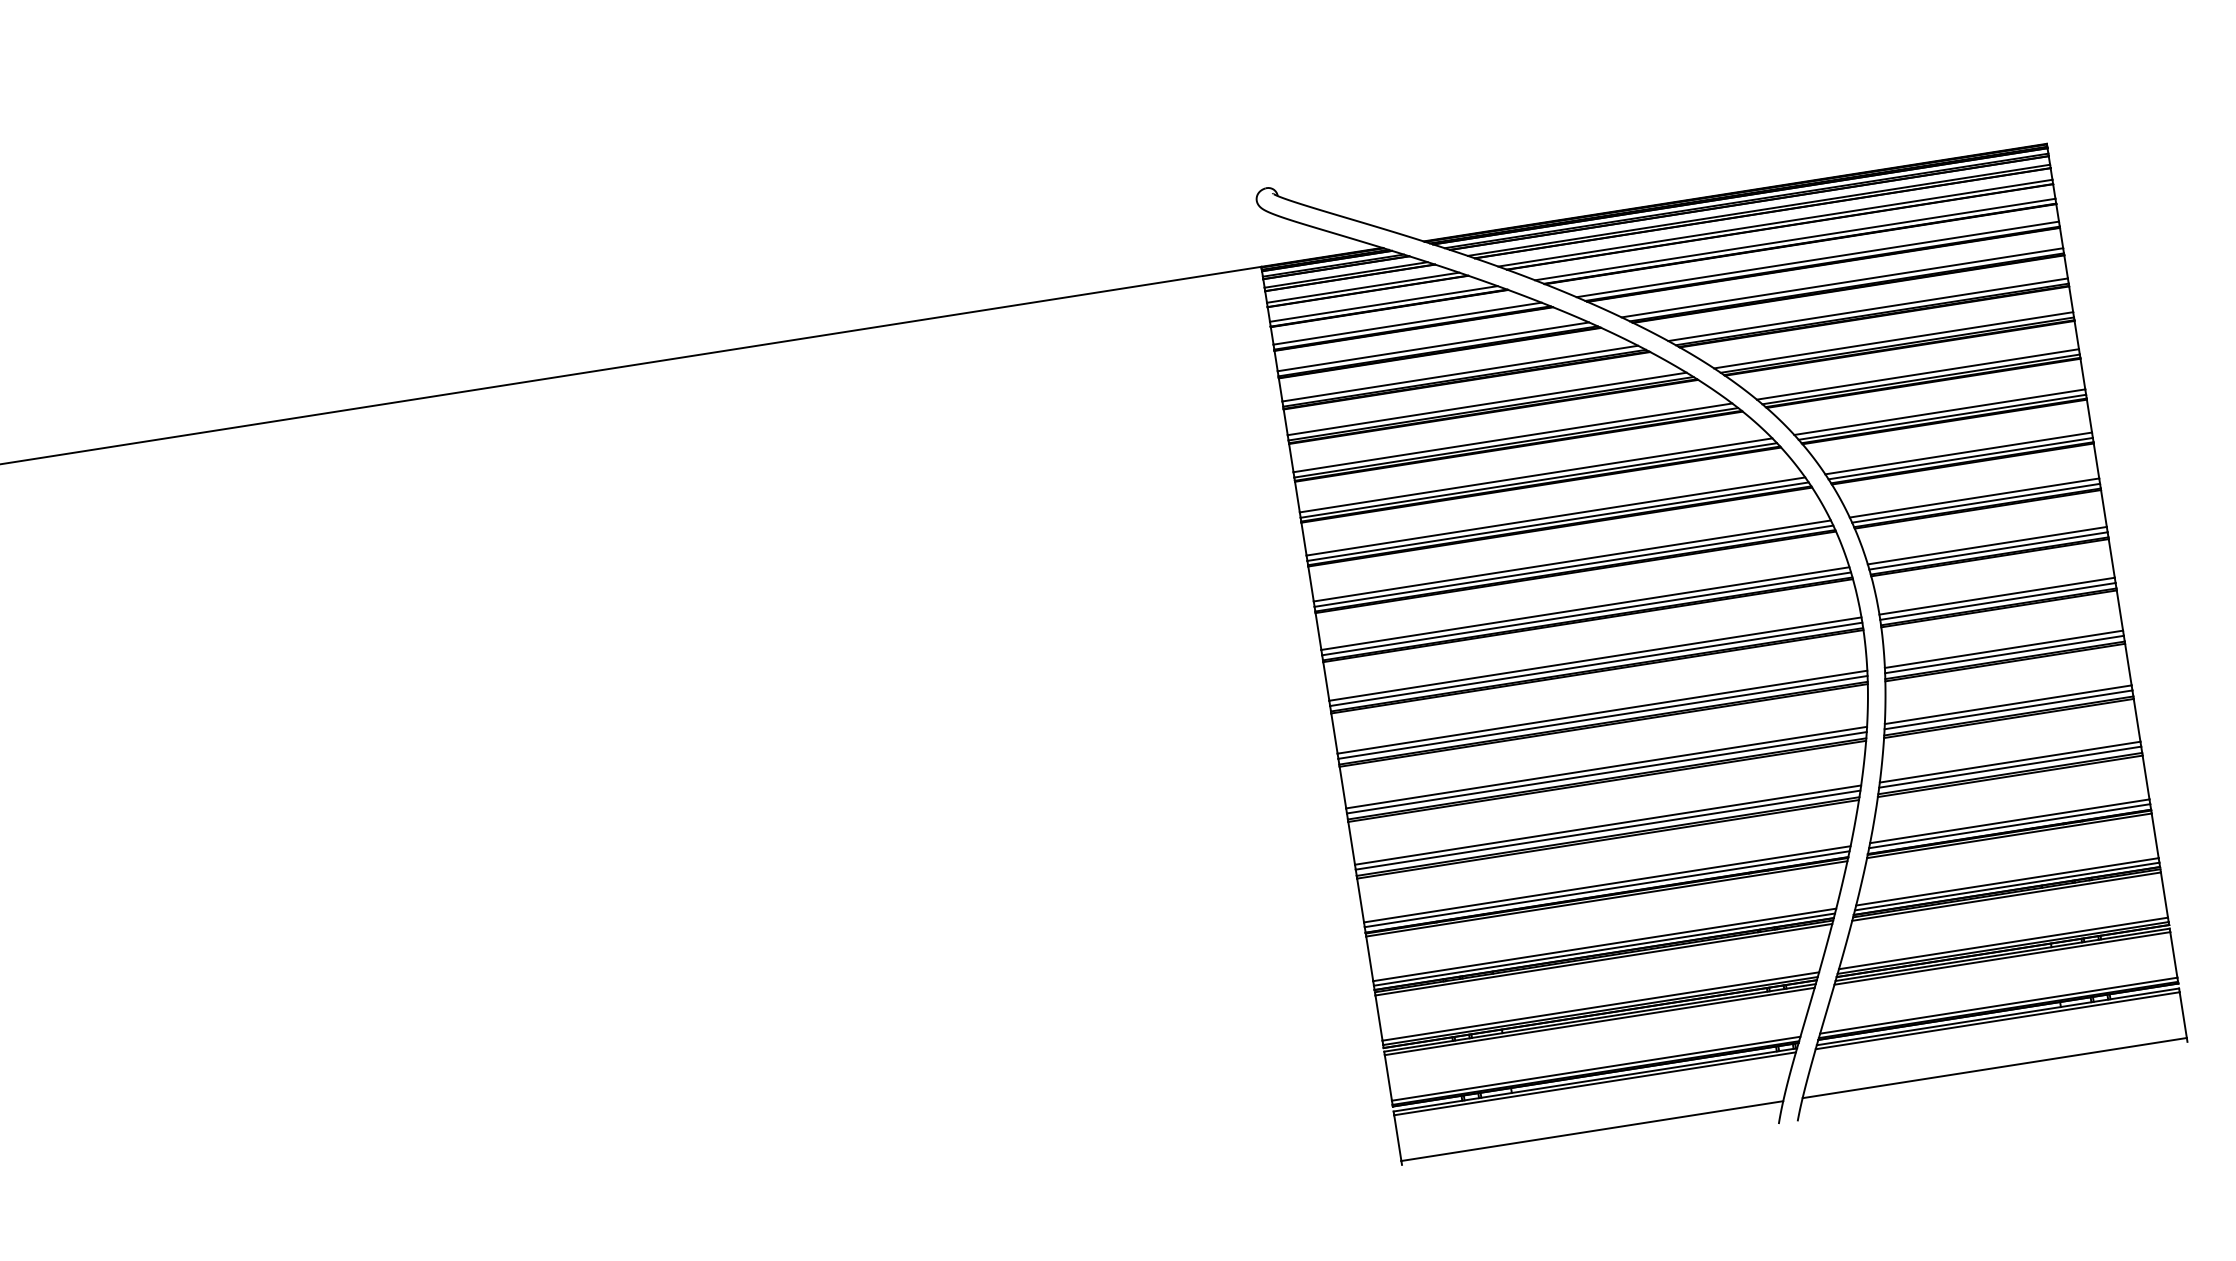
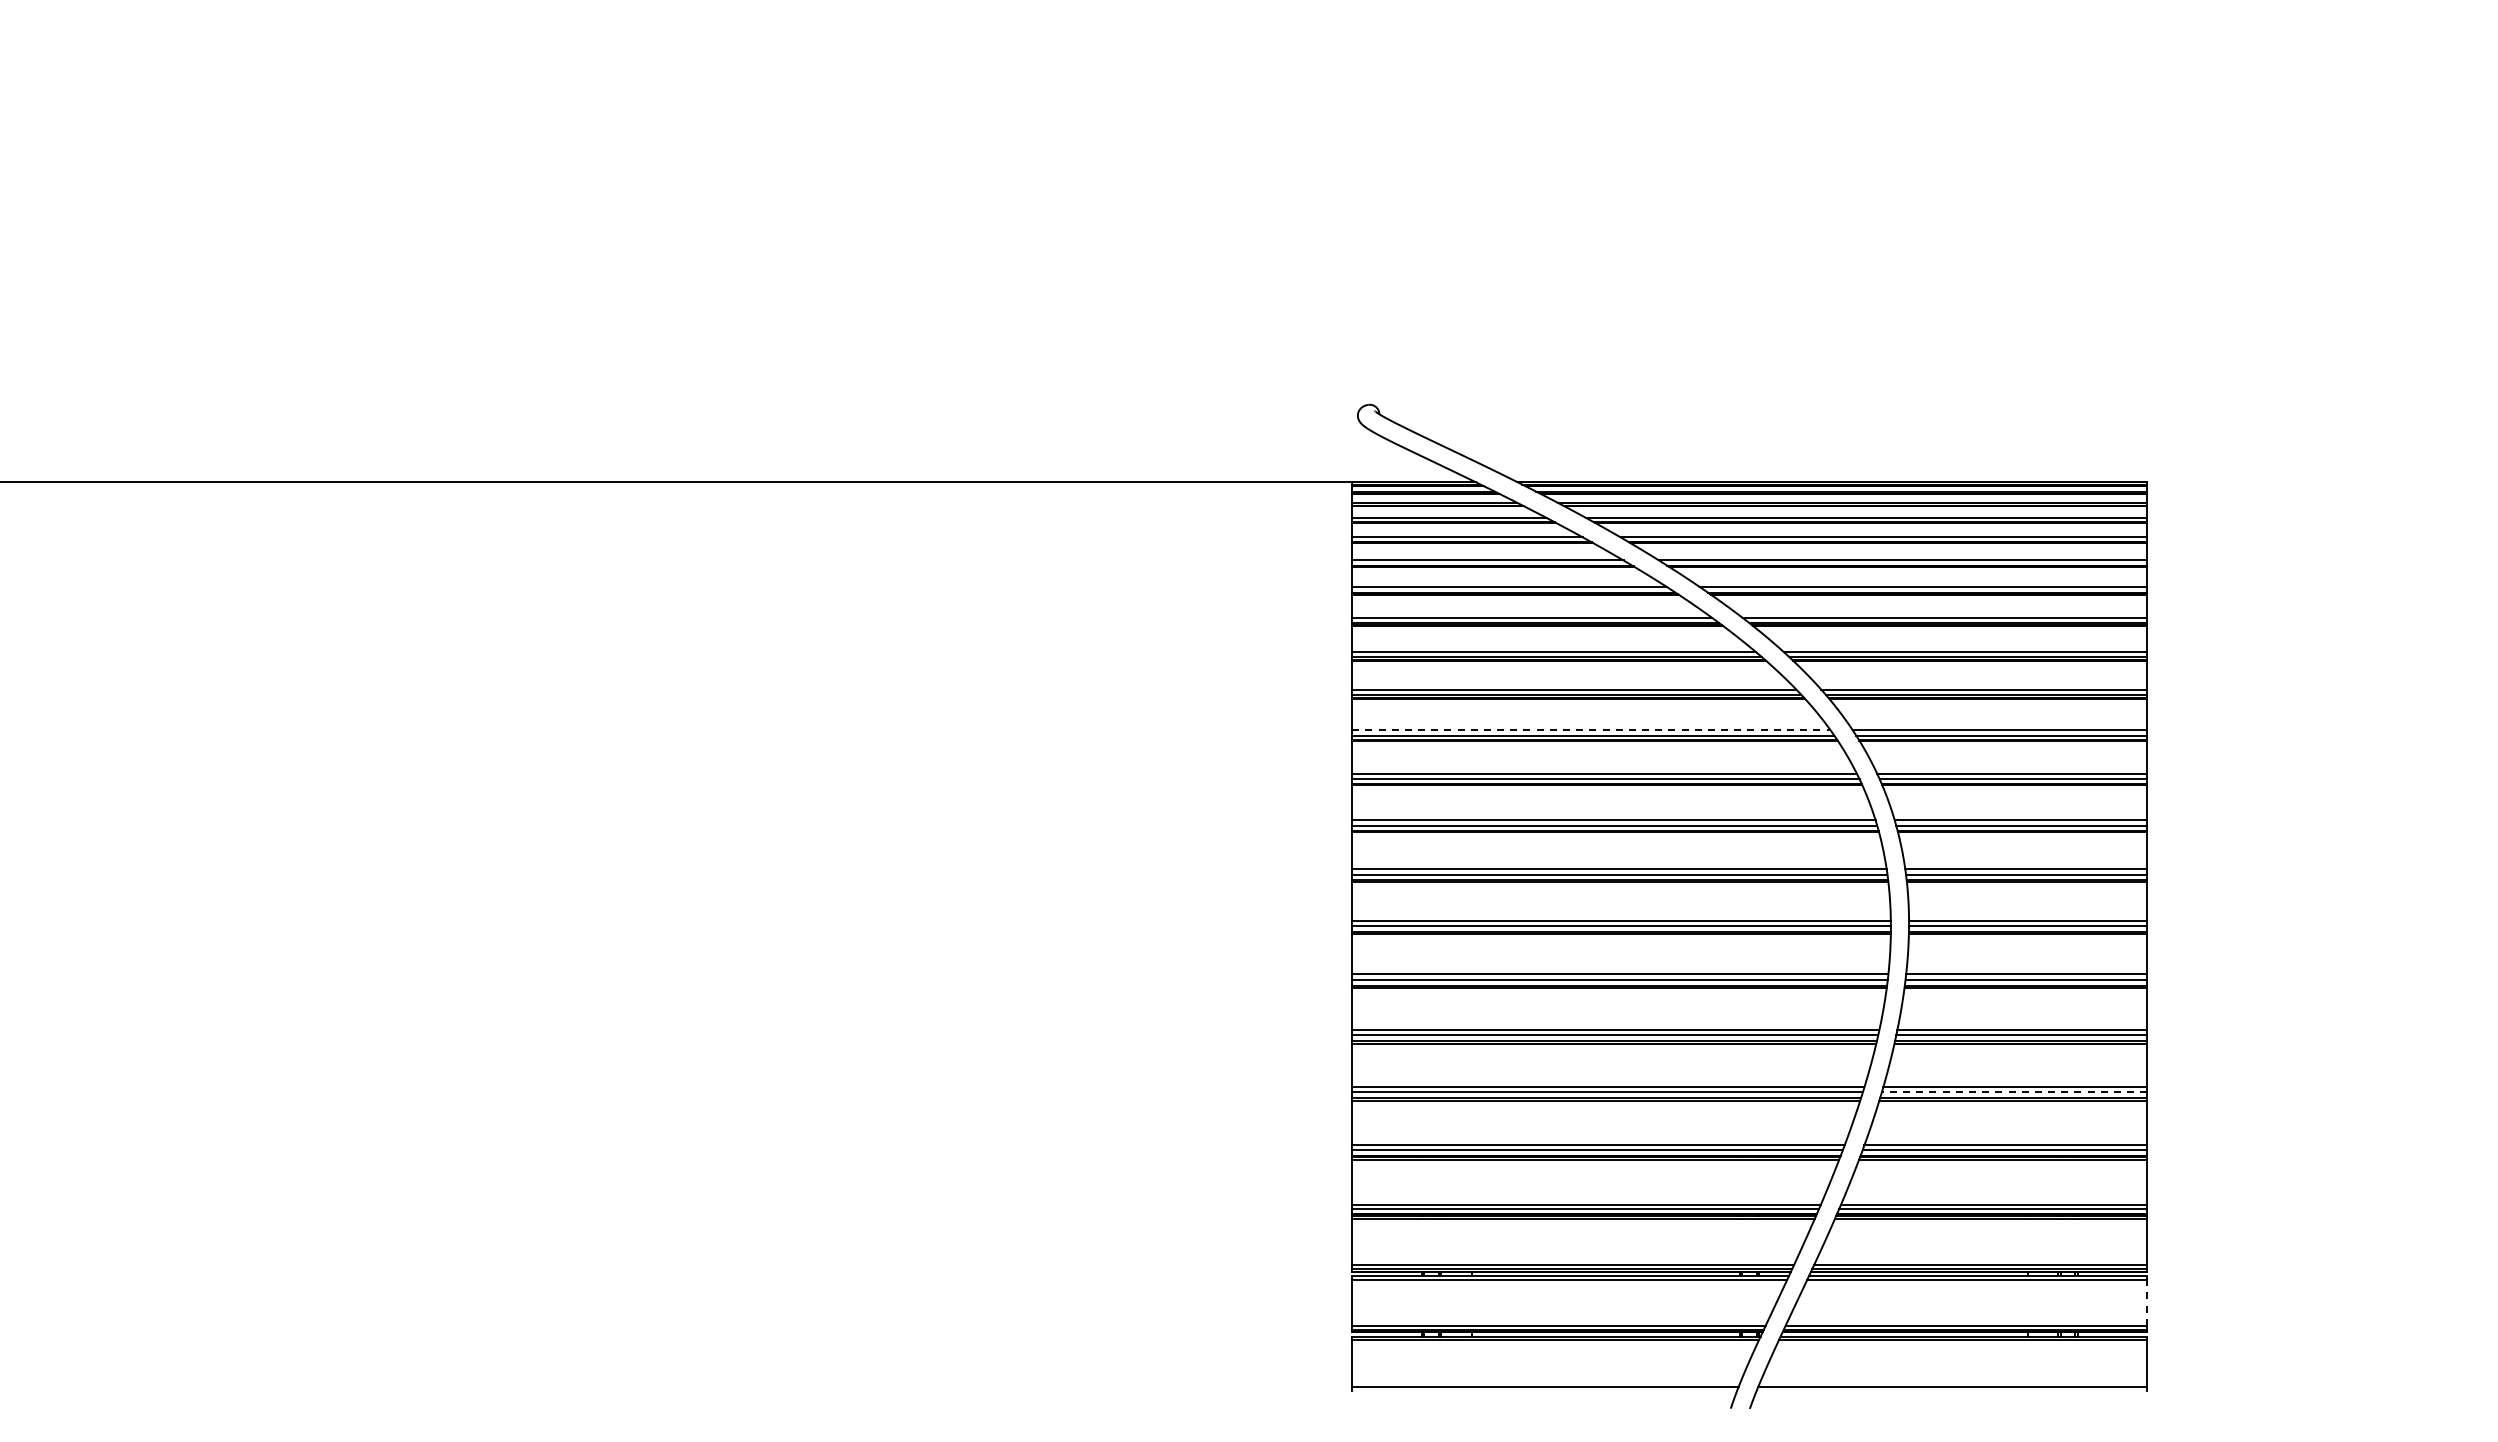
line: (1536, 475) -> (1591, 730), solid -> dashed
line: (2010, 766) -> (2014, 1091), solid -> dashed
line: (2174, 954) -> (2147, 1302), solid -> dashed

